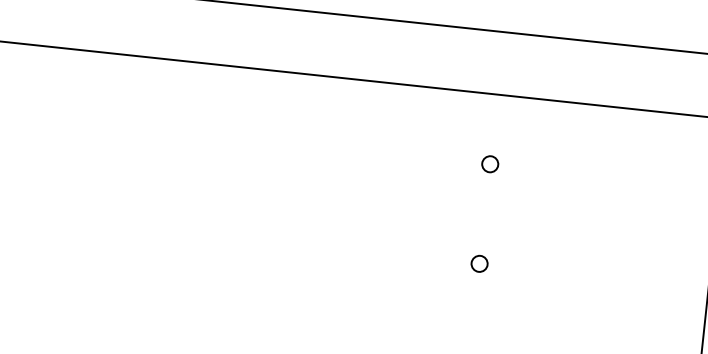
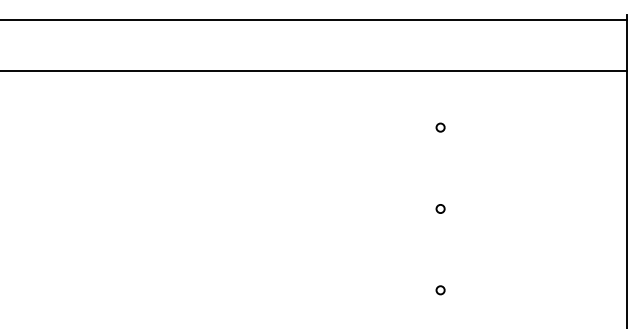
circle: (490, 163) -> (440, 127), size x0.62
circle: (479, 263) -> (440, 208), size x0.62

